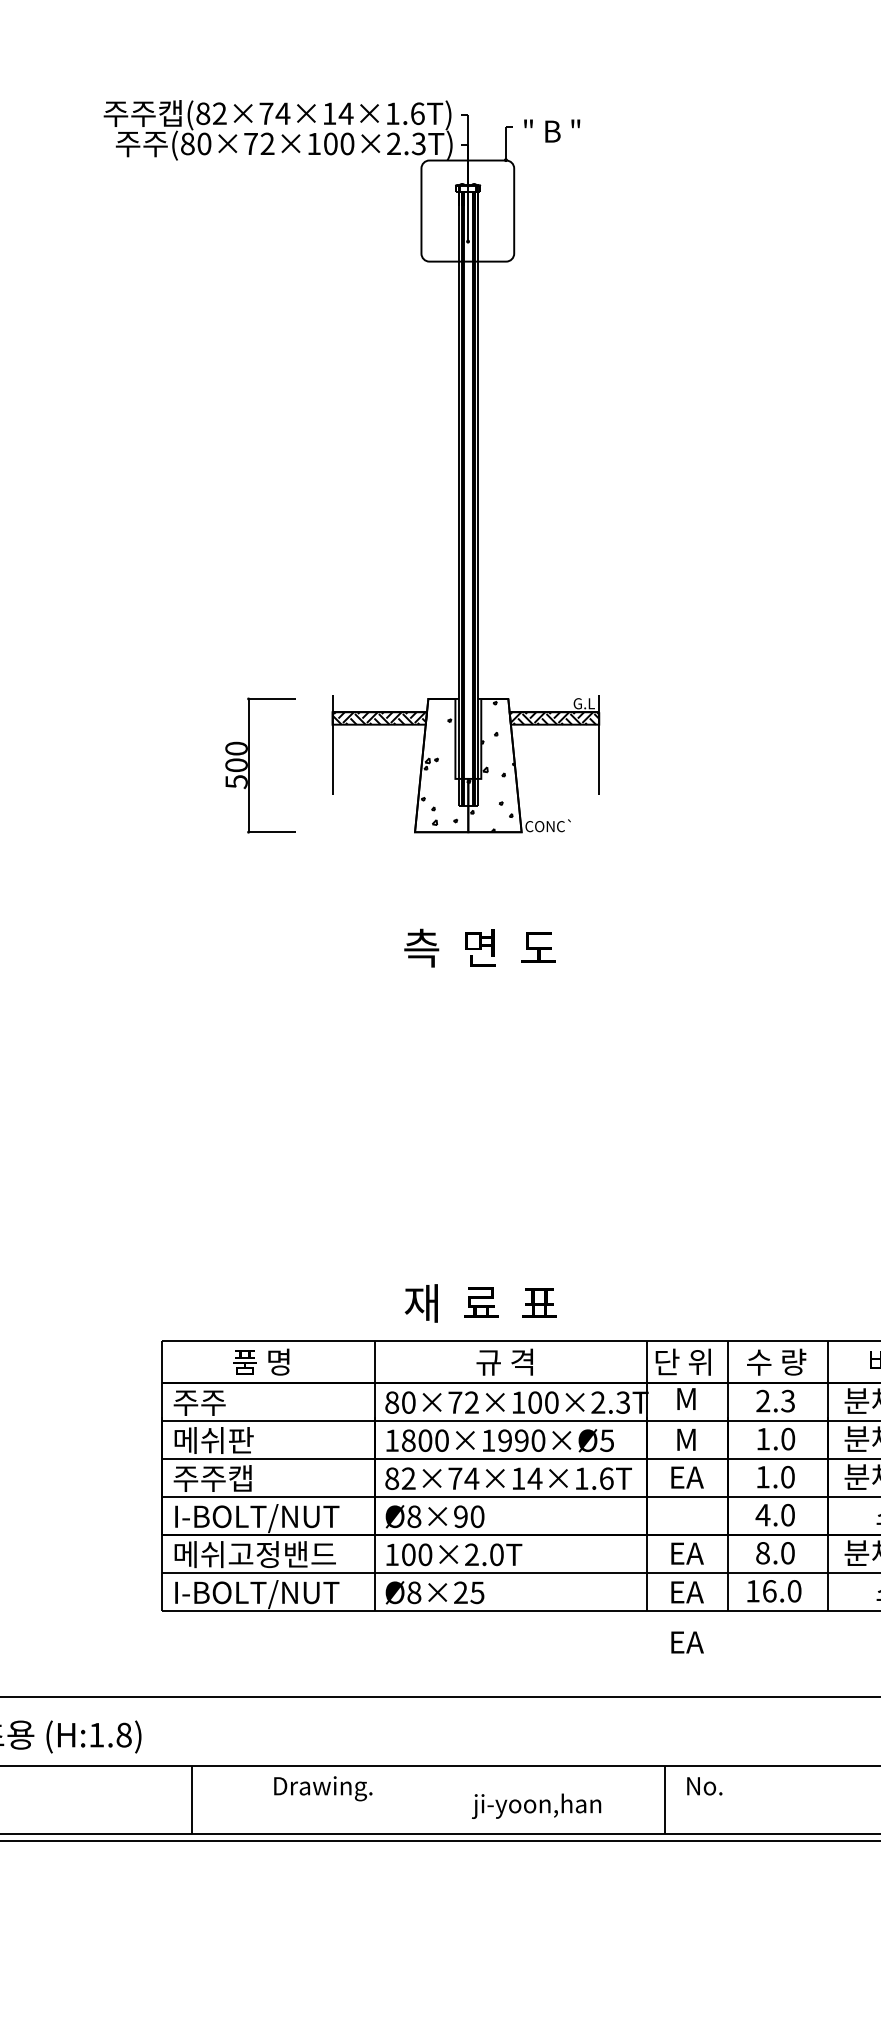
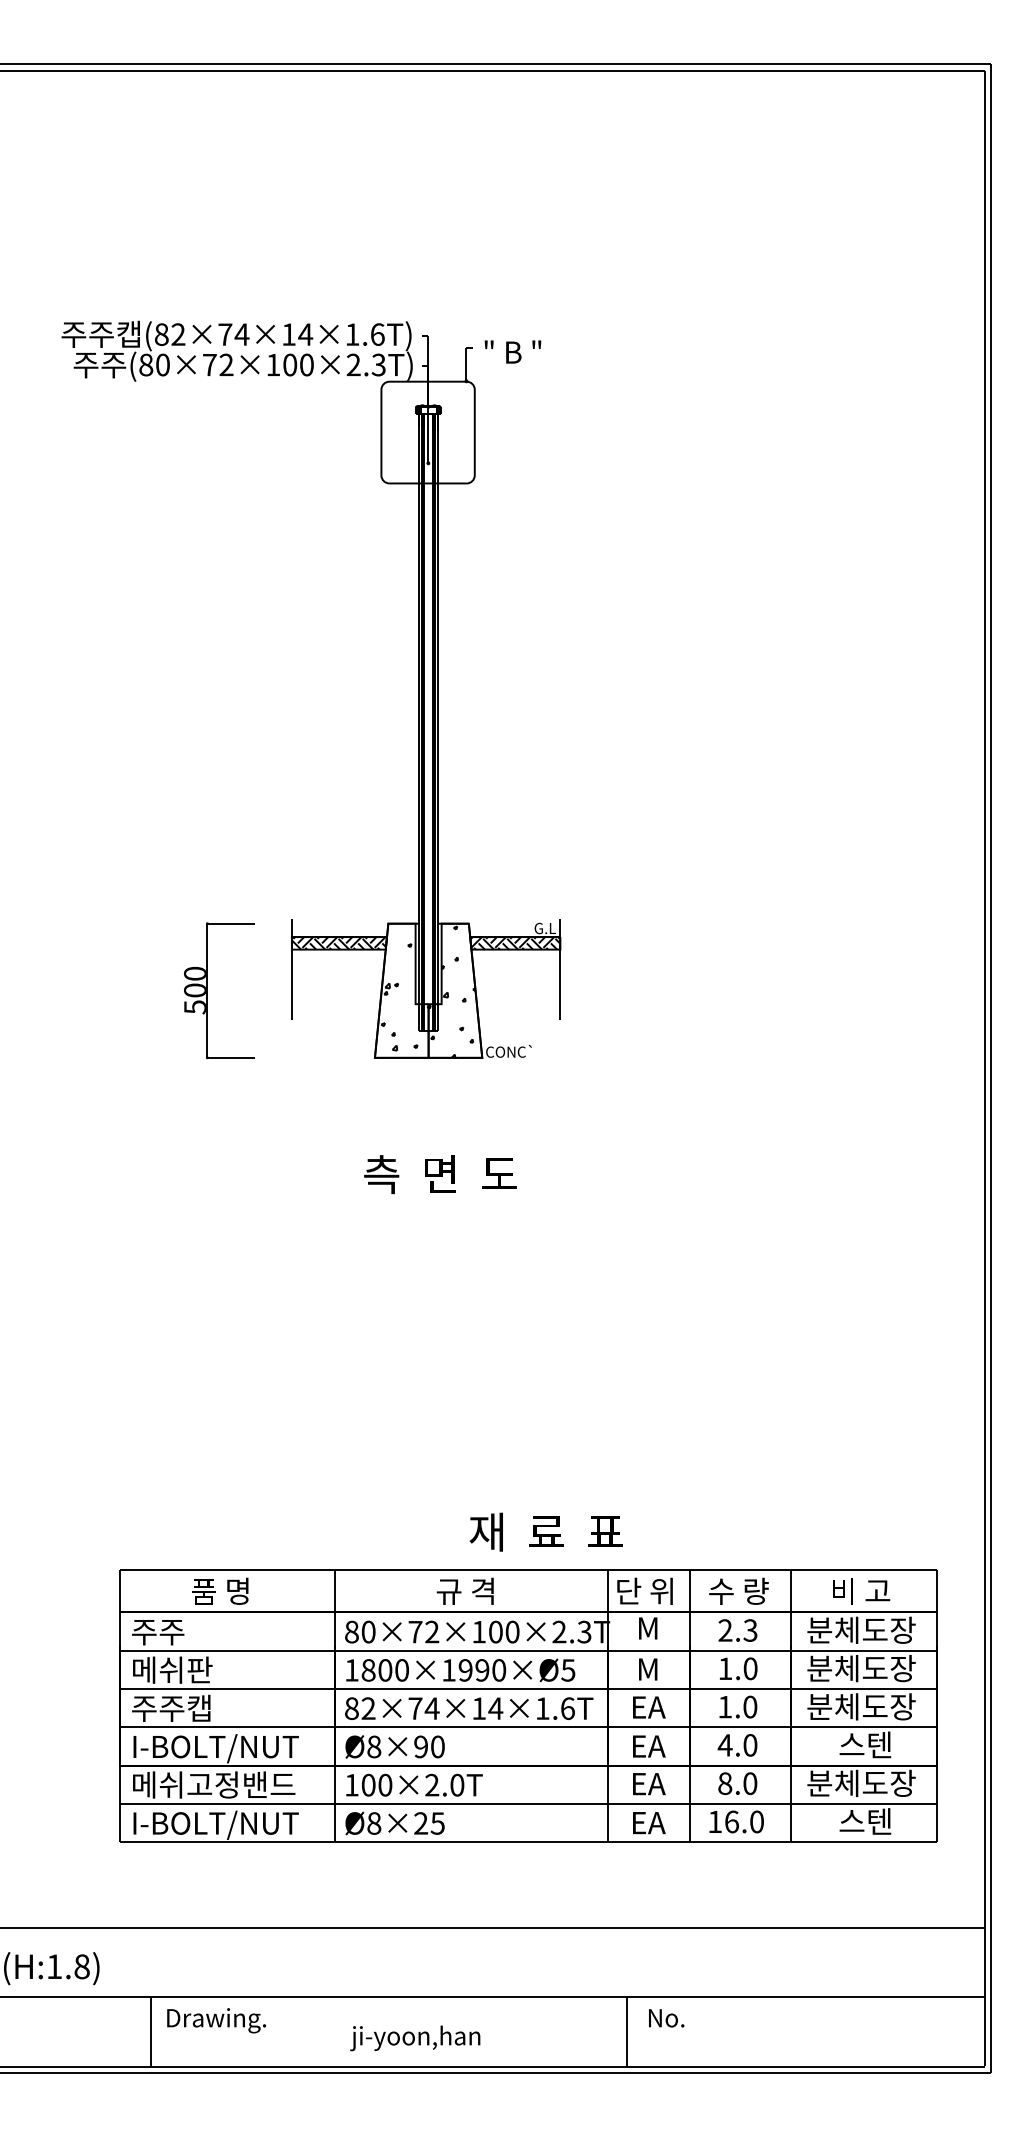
text: (480, 1302) -> (545, 1531), moved
text: (687, 1642) -> (649, 1746), moved
text: (323, 1788) -> (216, 2020), moved
text: (536, 1806) -> (415, 2038), moved

